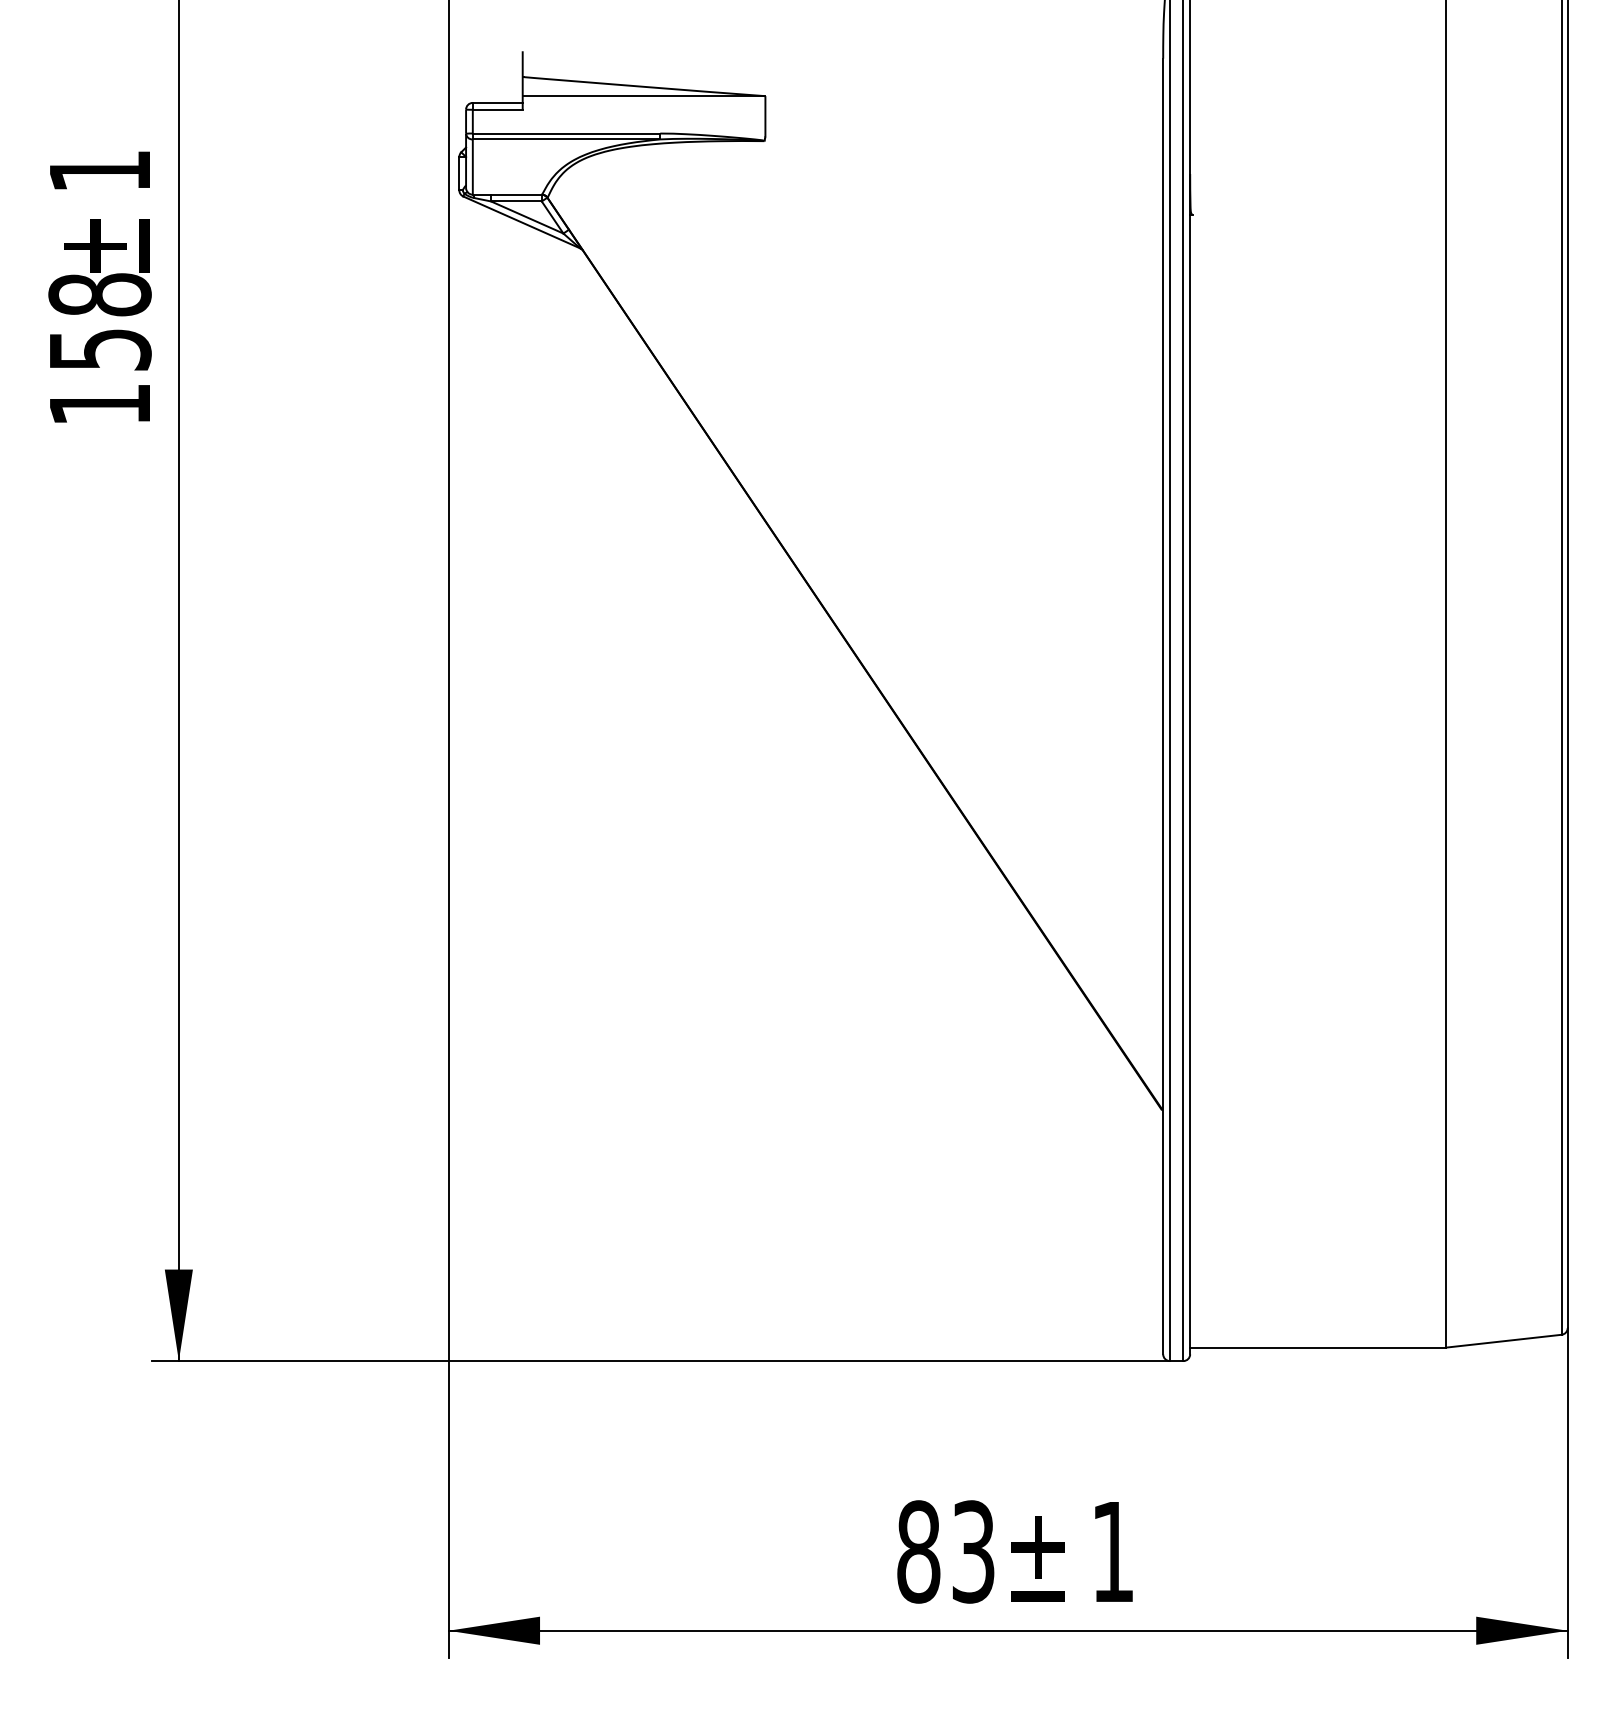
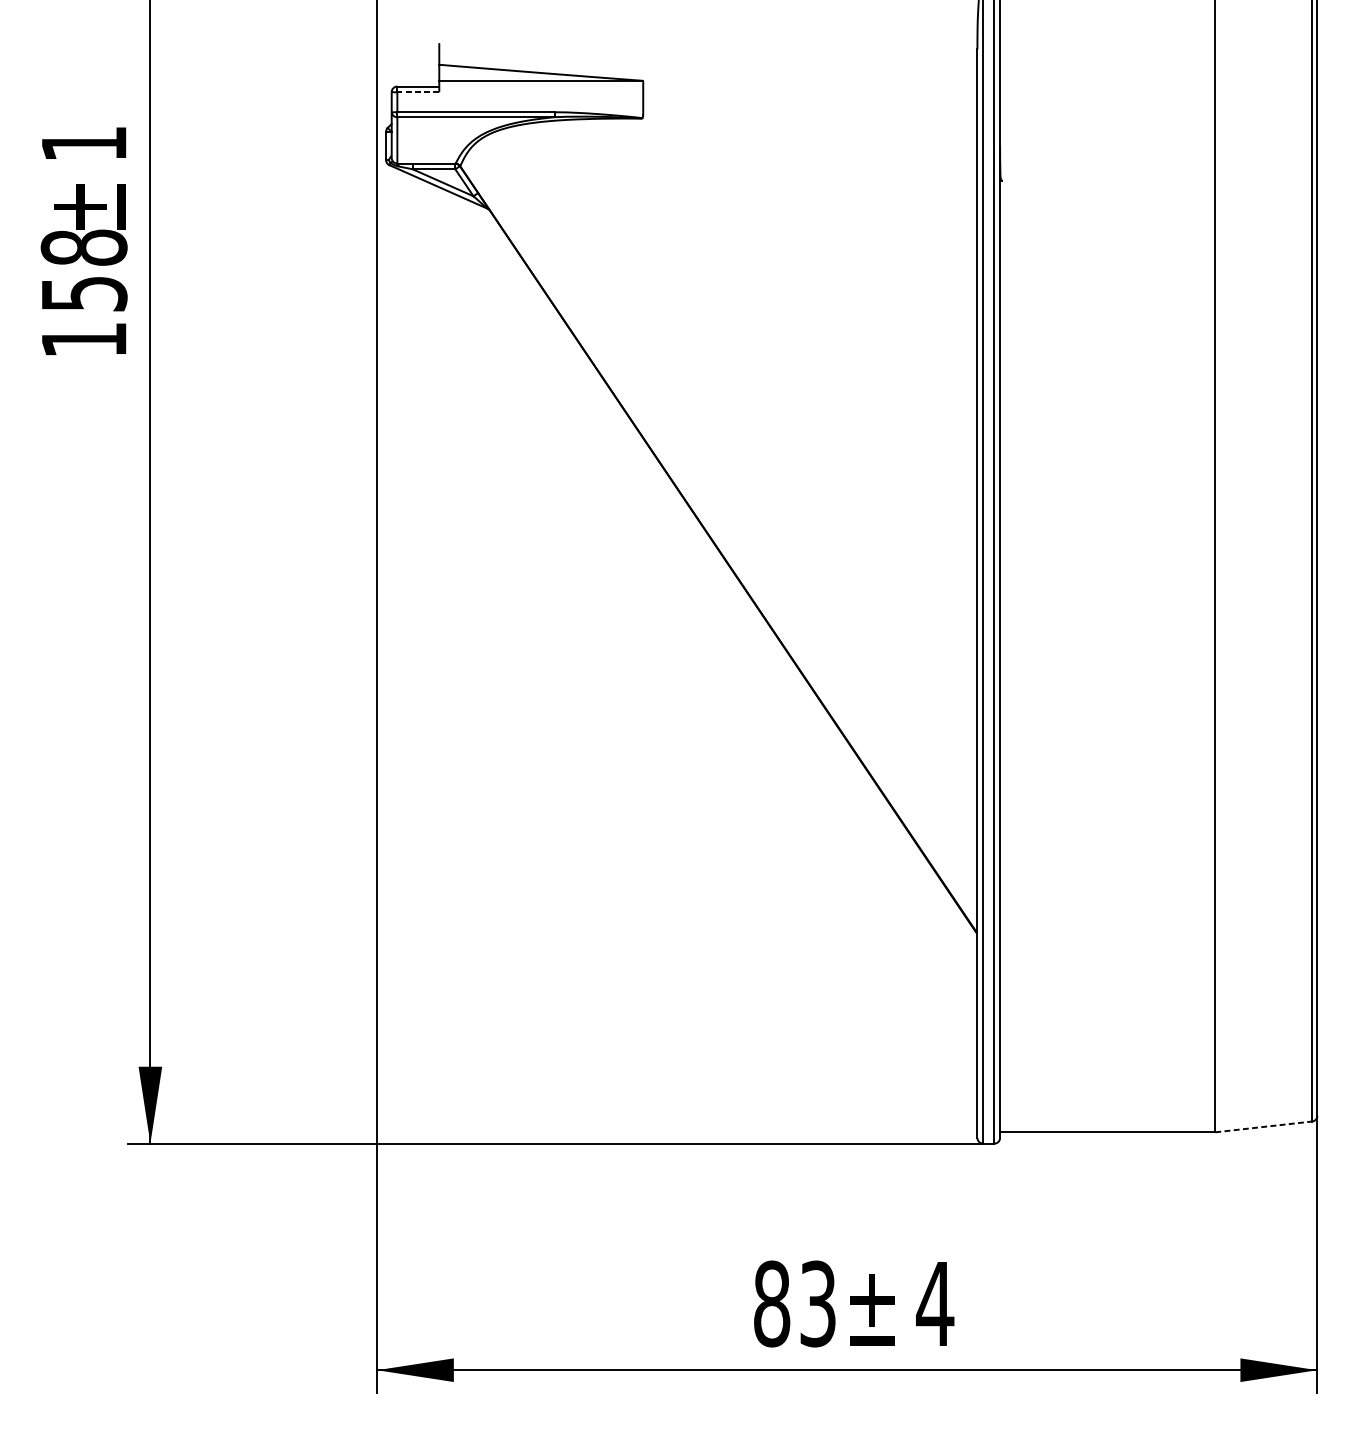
line: (497, 109) -> (418, 92), solid -> dashed
line: (1504, 1341) -> (1264, 1127), solid -> dashed
text: (1112, 1551) -> (934, 1303), 1 -> 4

